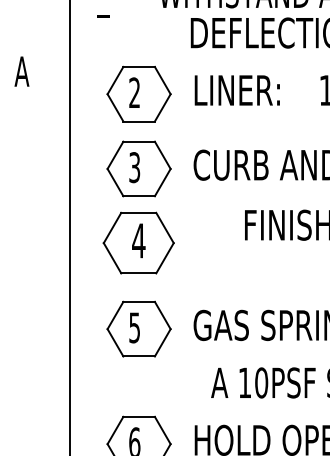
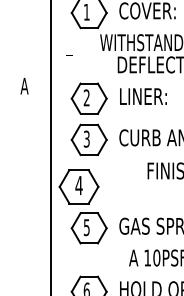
part: (137, 242) -> (78, 186), moved

